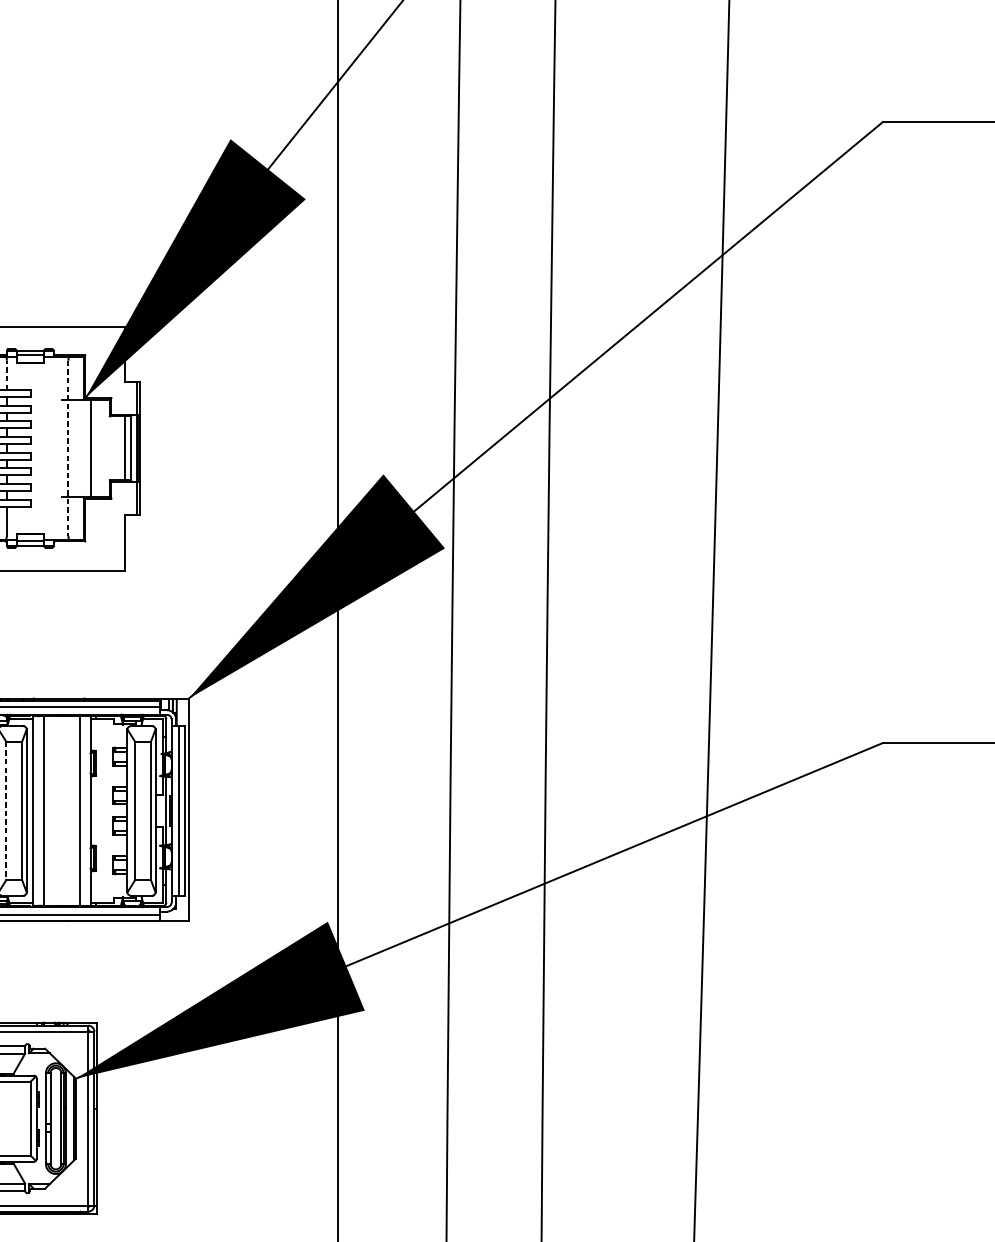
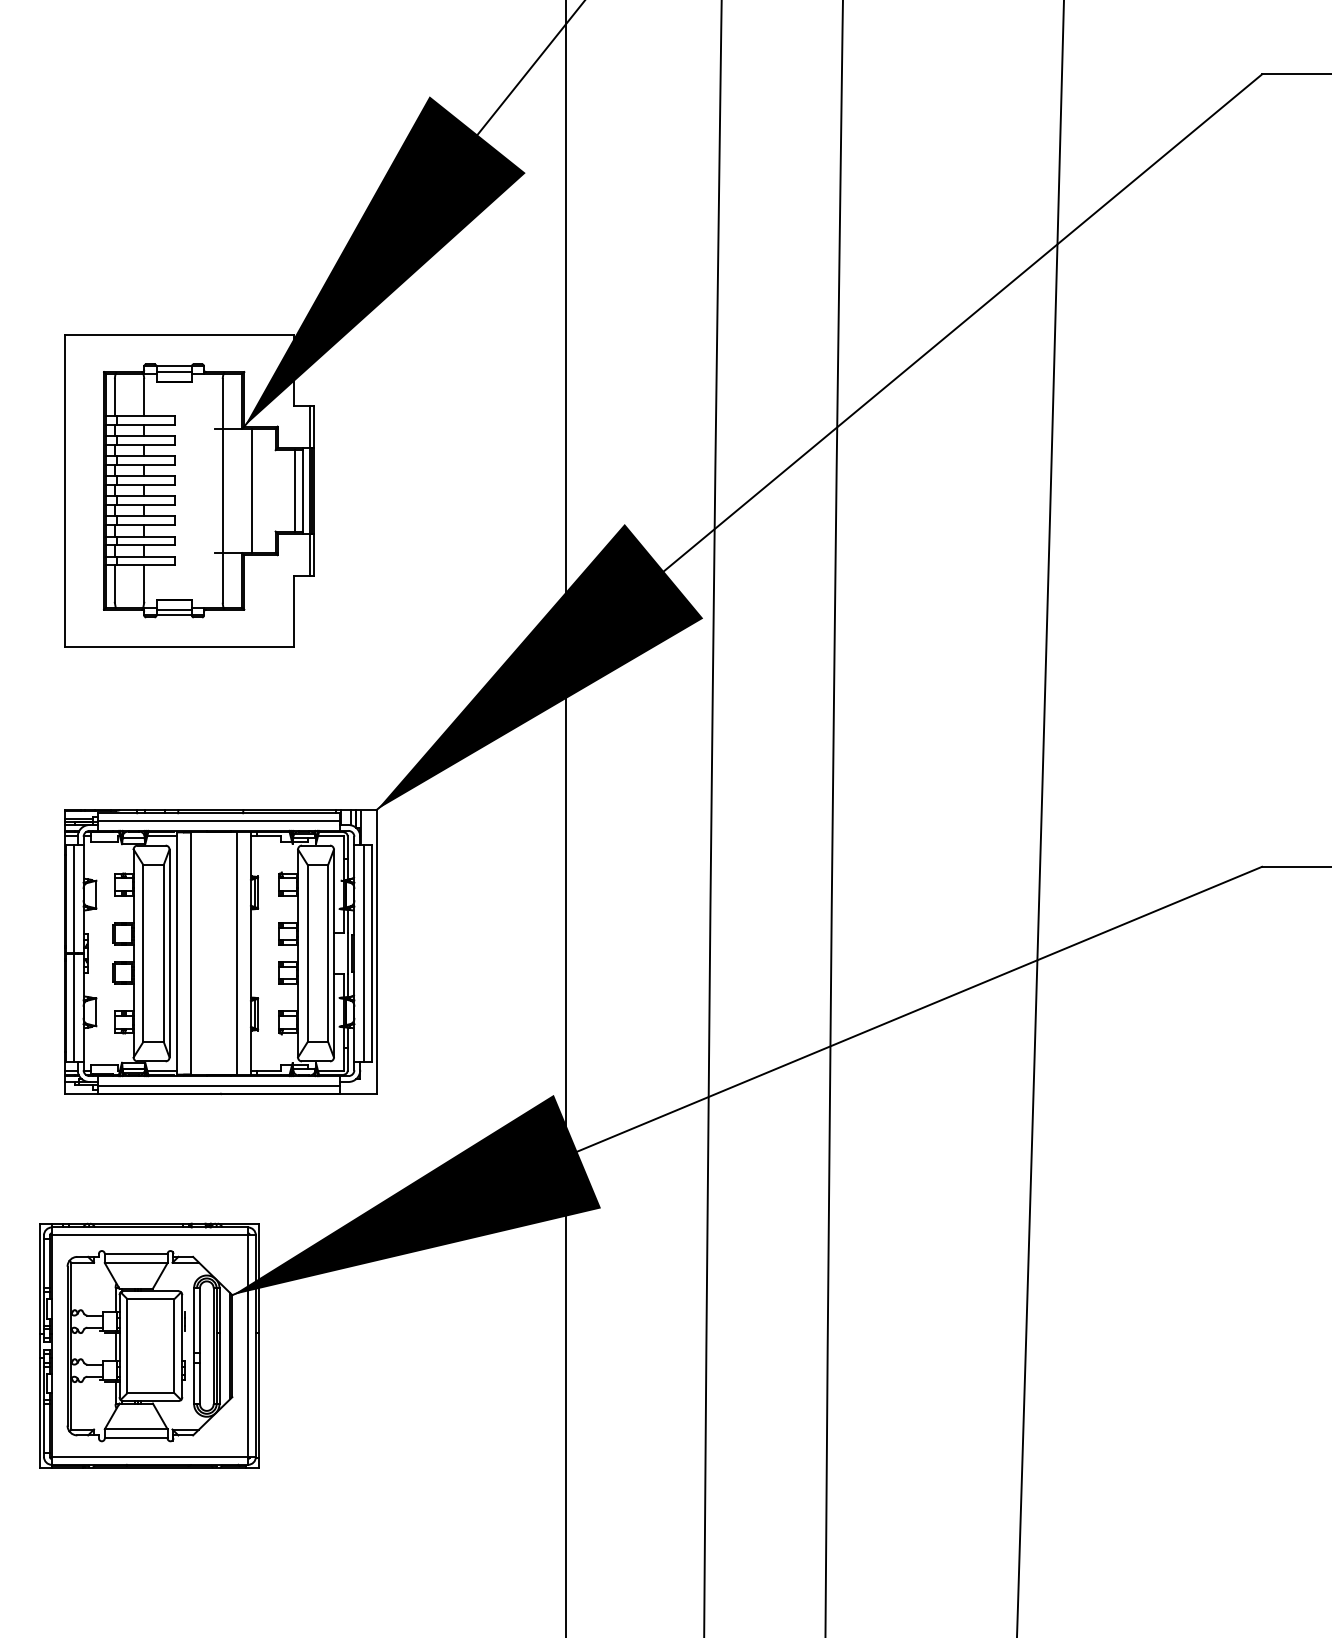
line: (7, 375) -> (144, 397), dashed -> solid
line: (68, 448) -> (222, 490), dashed -> solid
line: (6, 811) -> (143, 954), dashed -> solid

